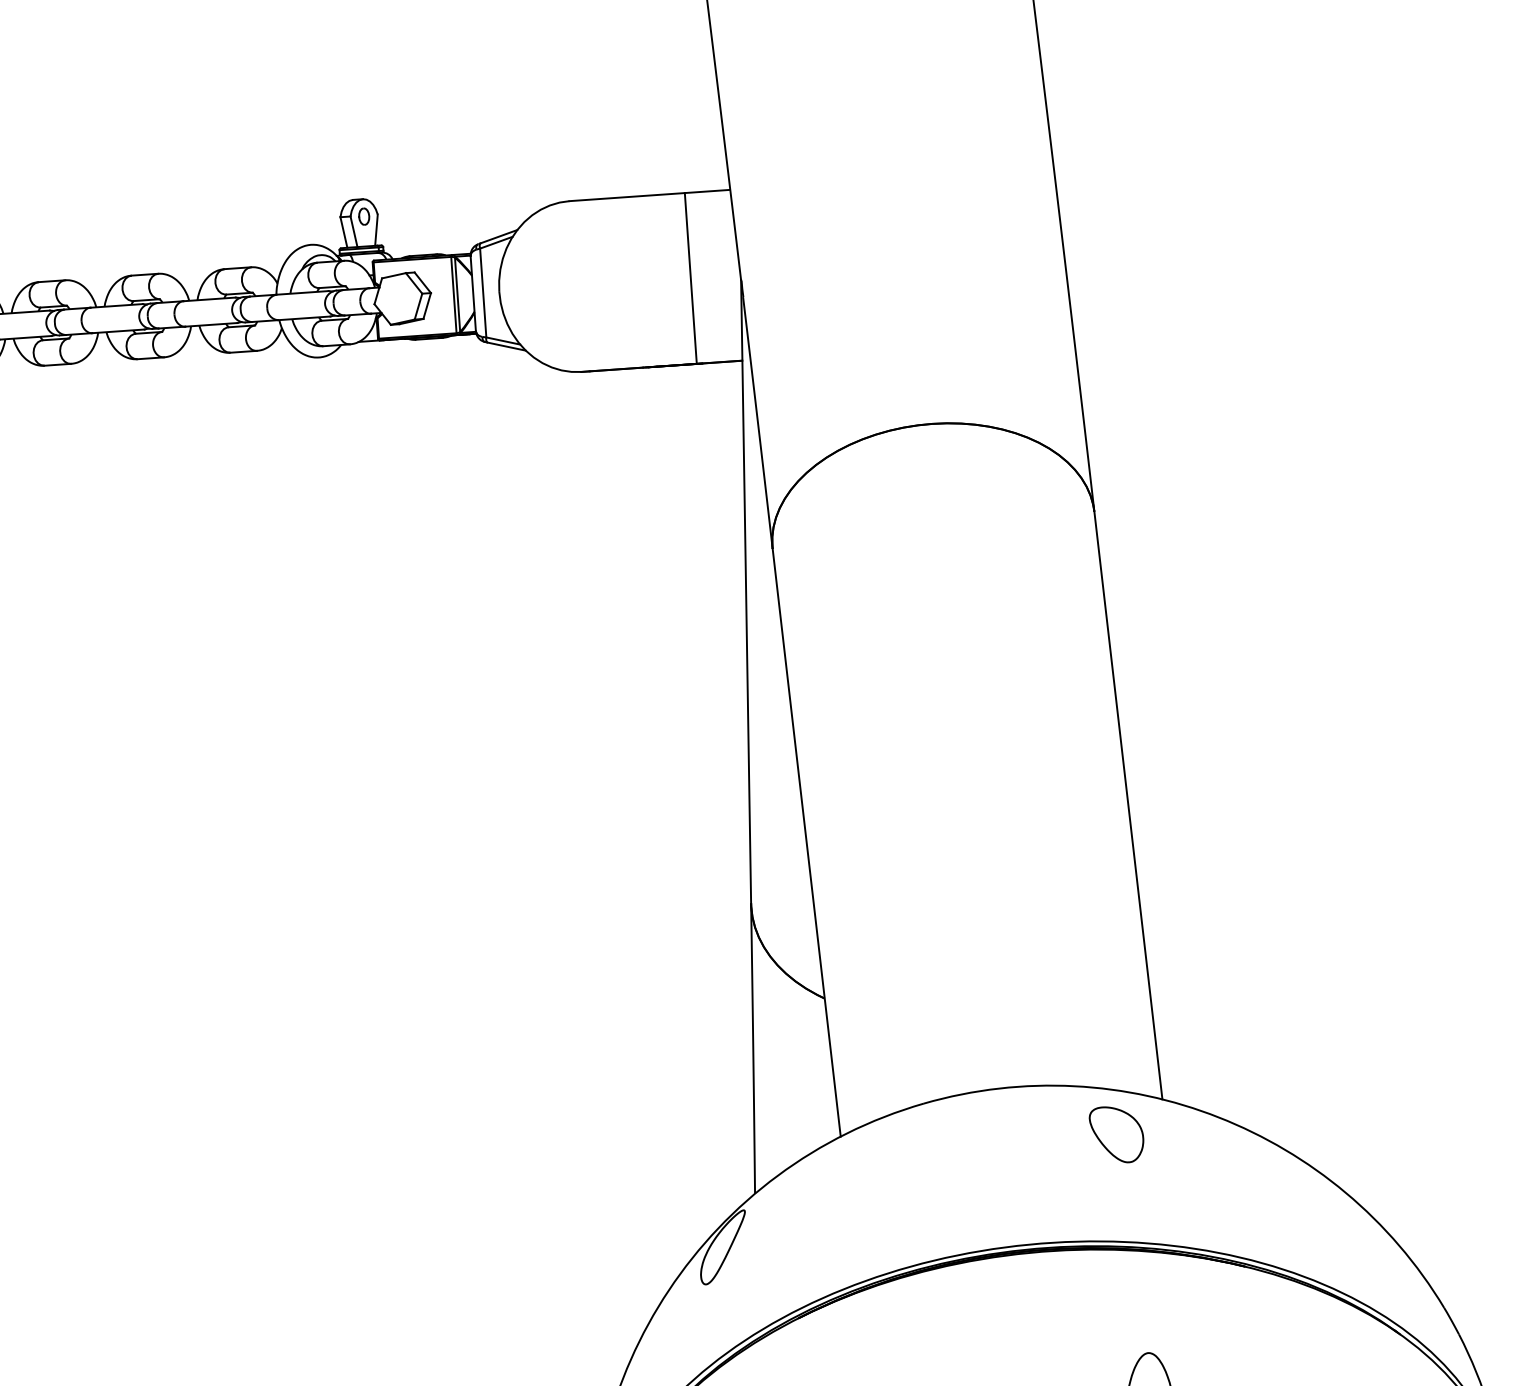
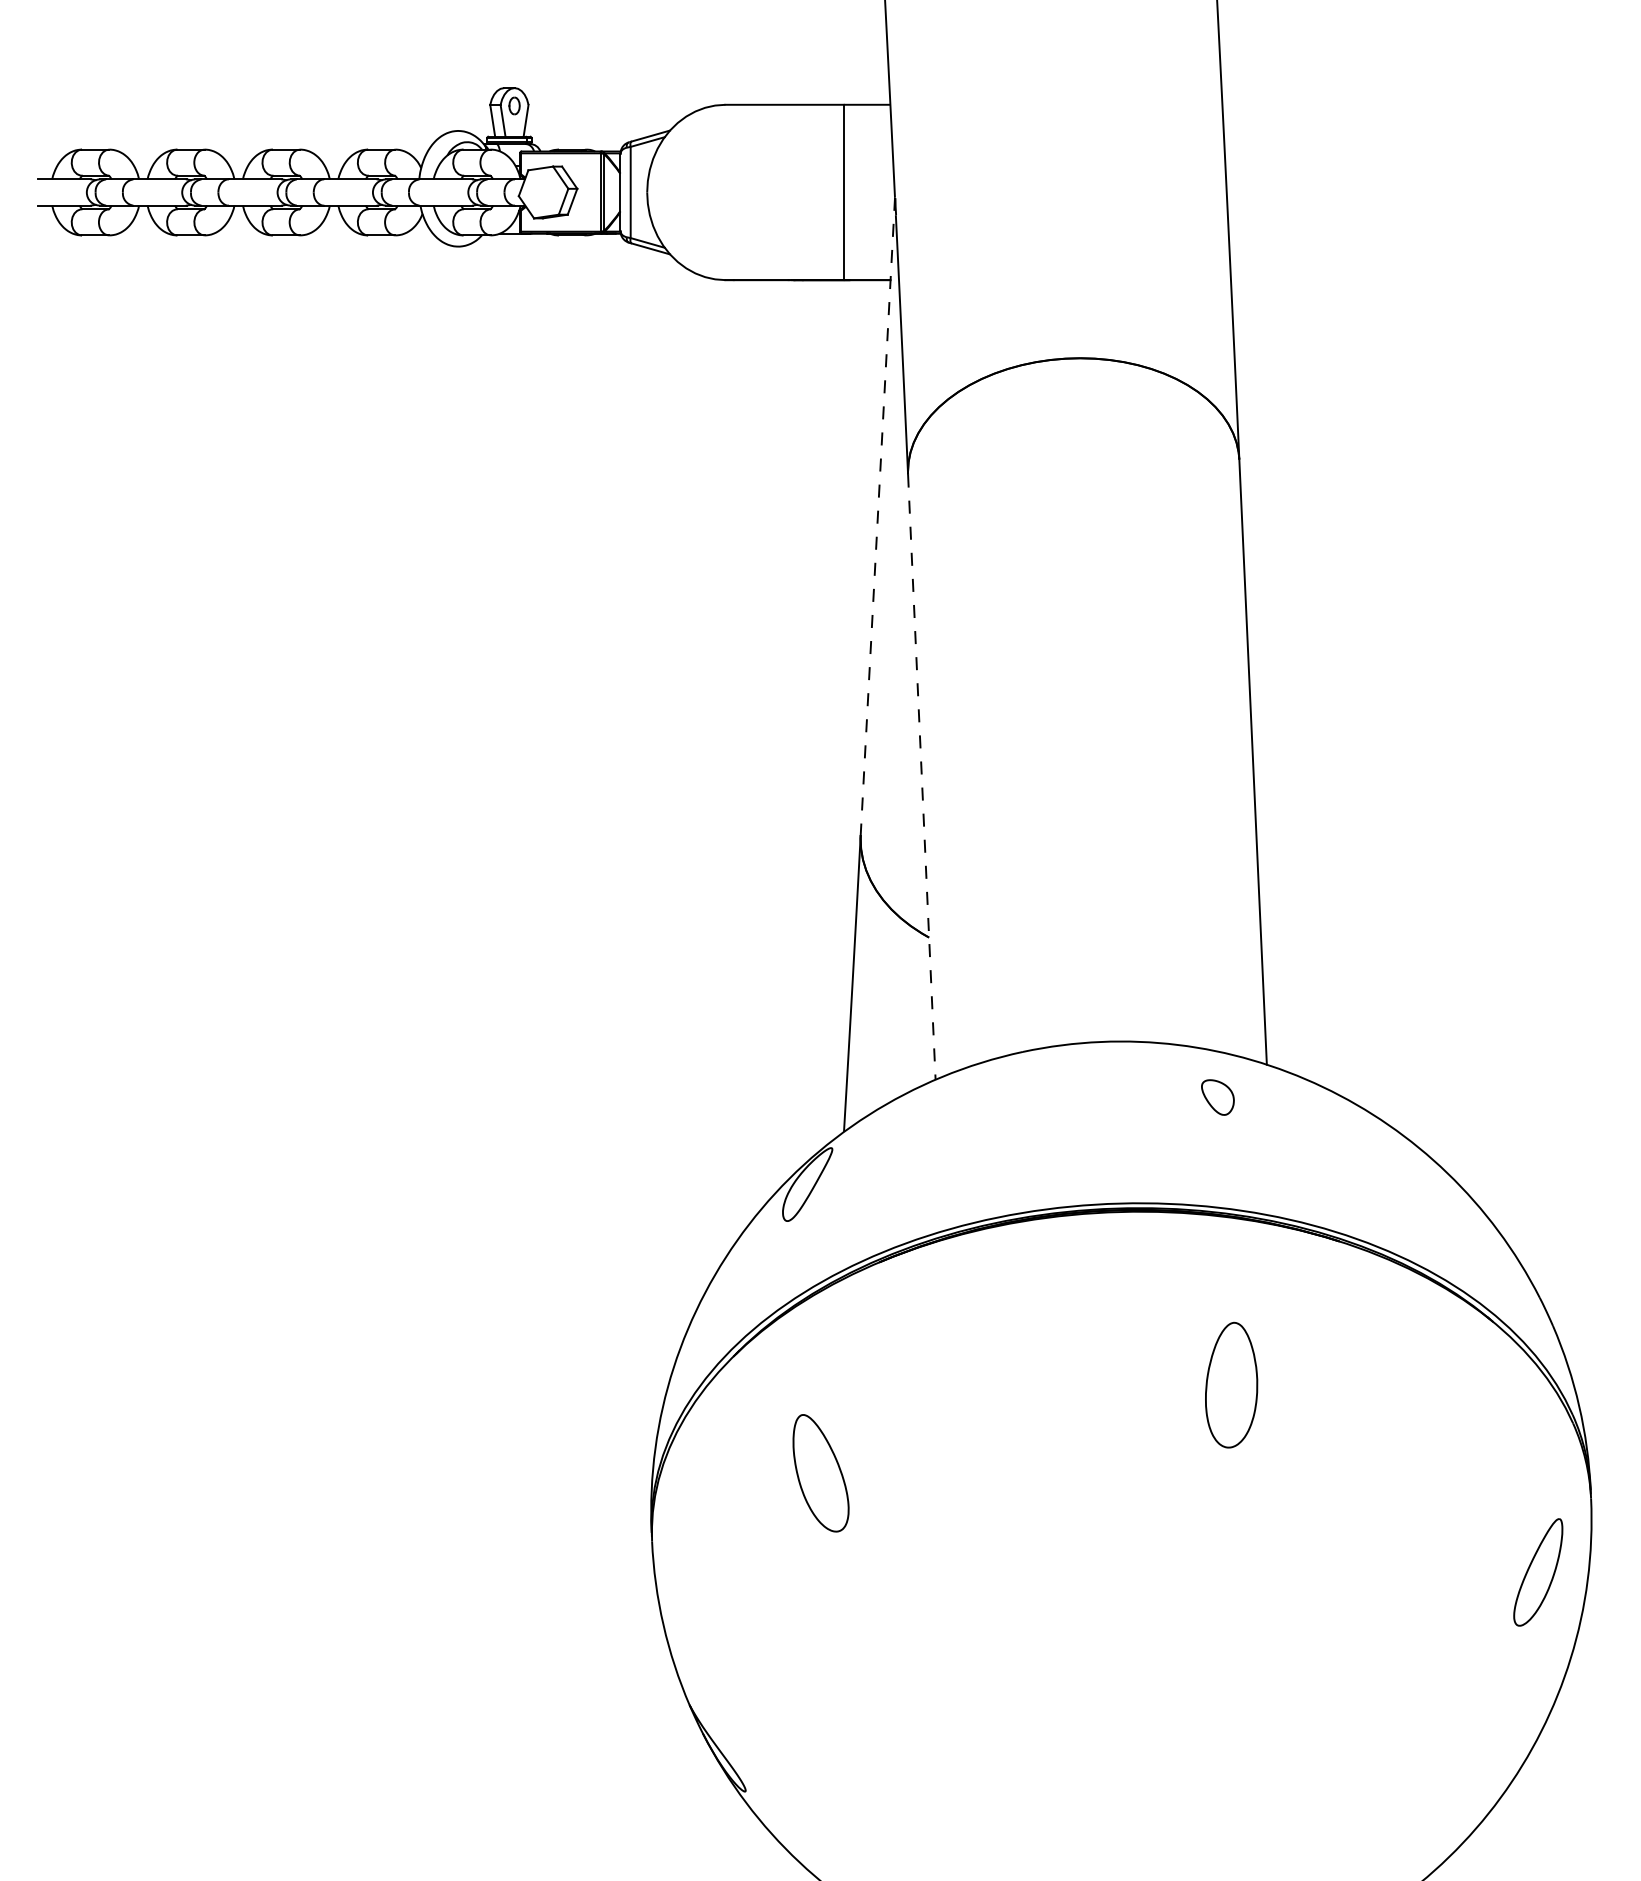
line: (745, 591) -> (877, 516), solid -> dashed
line: (806, 843) -> (921, 777), solid -> dashed
part: (1116, 1134) -> (1217, 1097), size x0.6

